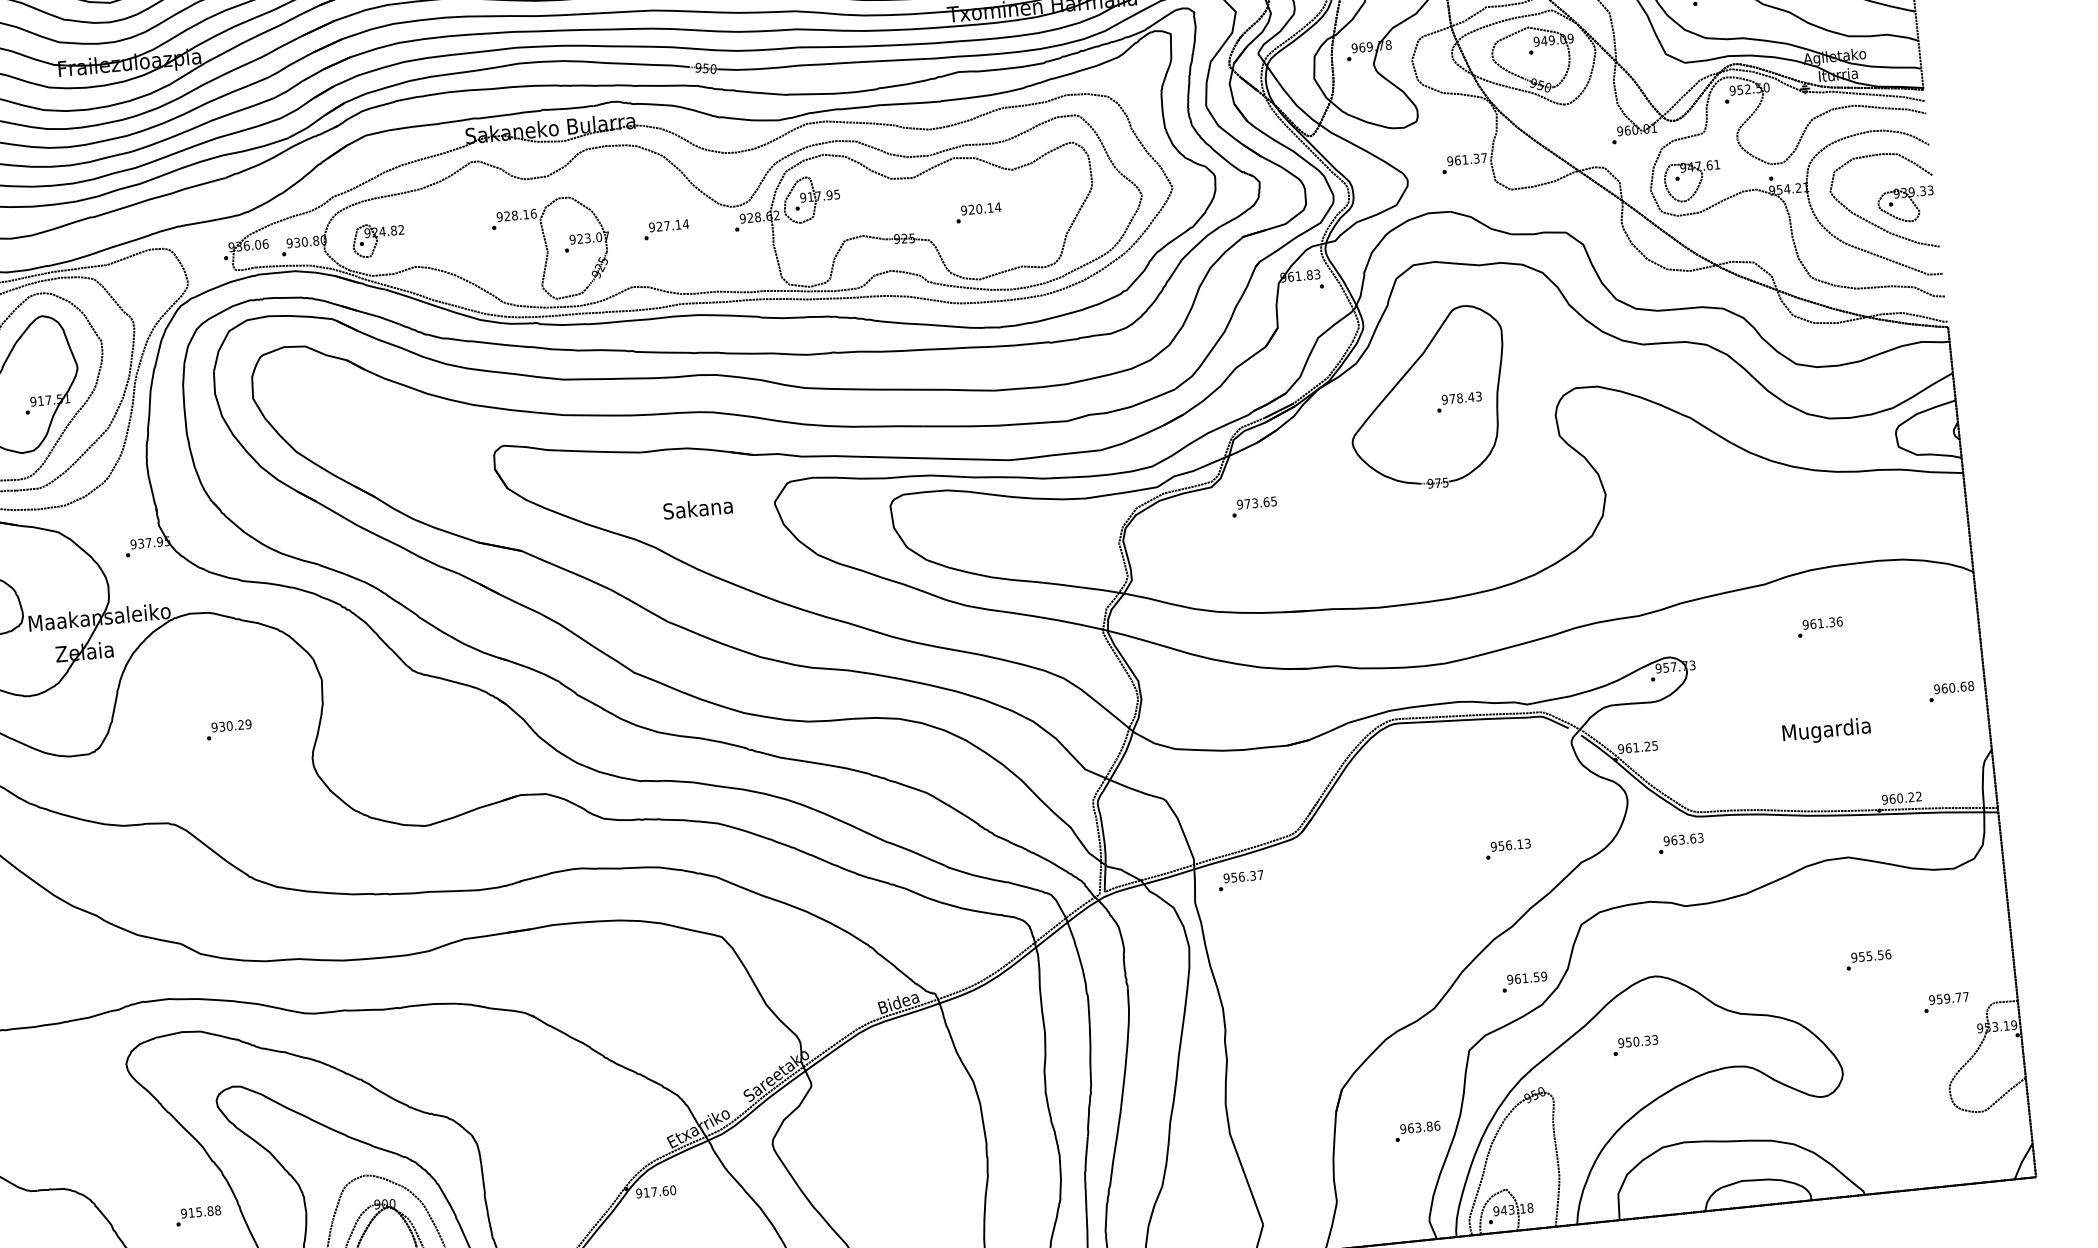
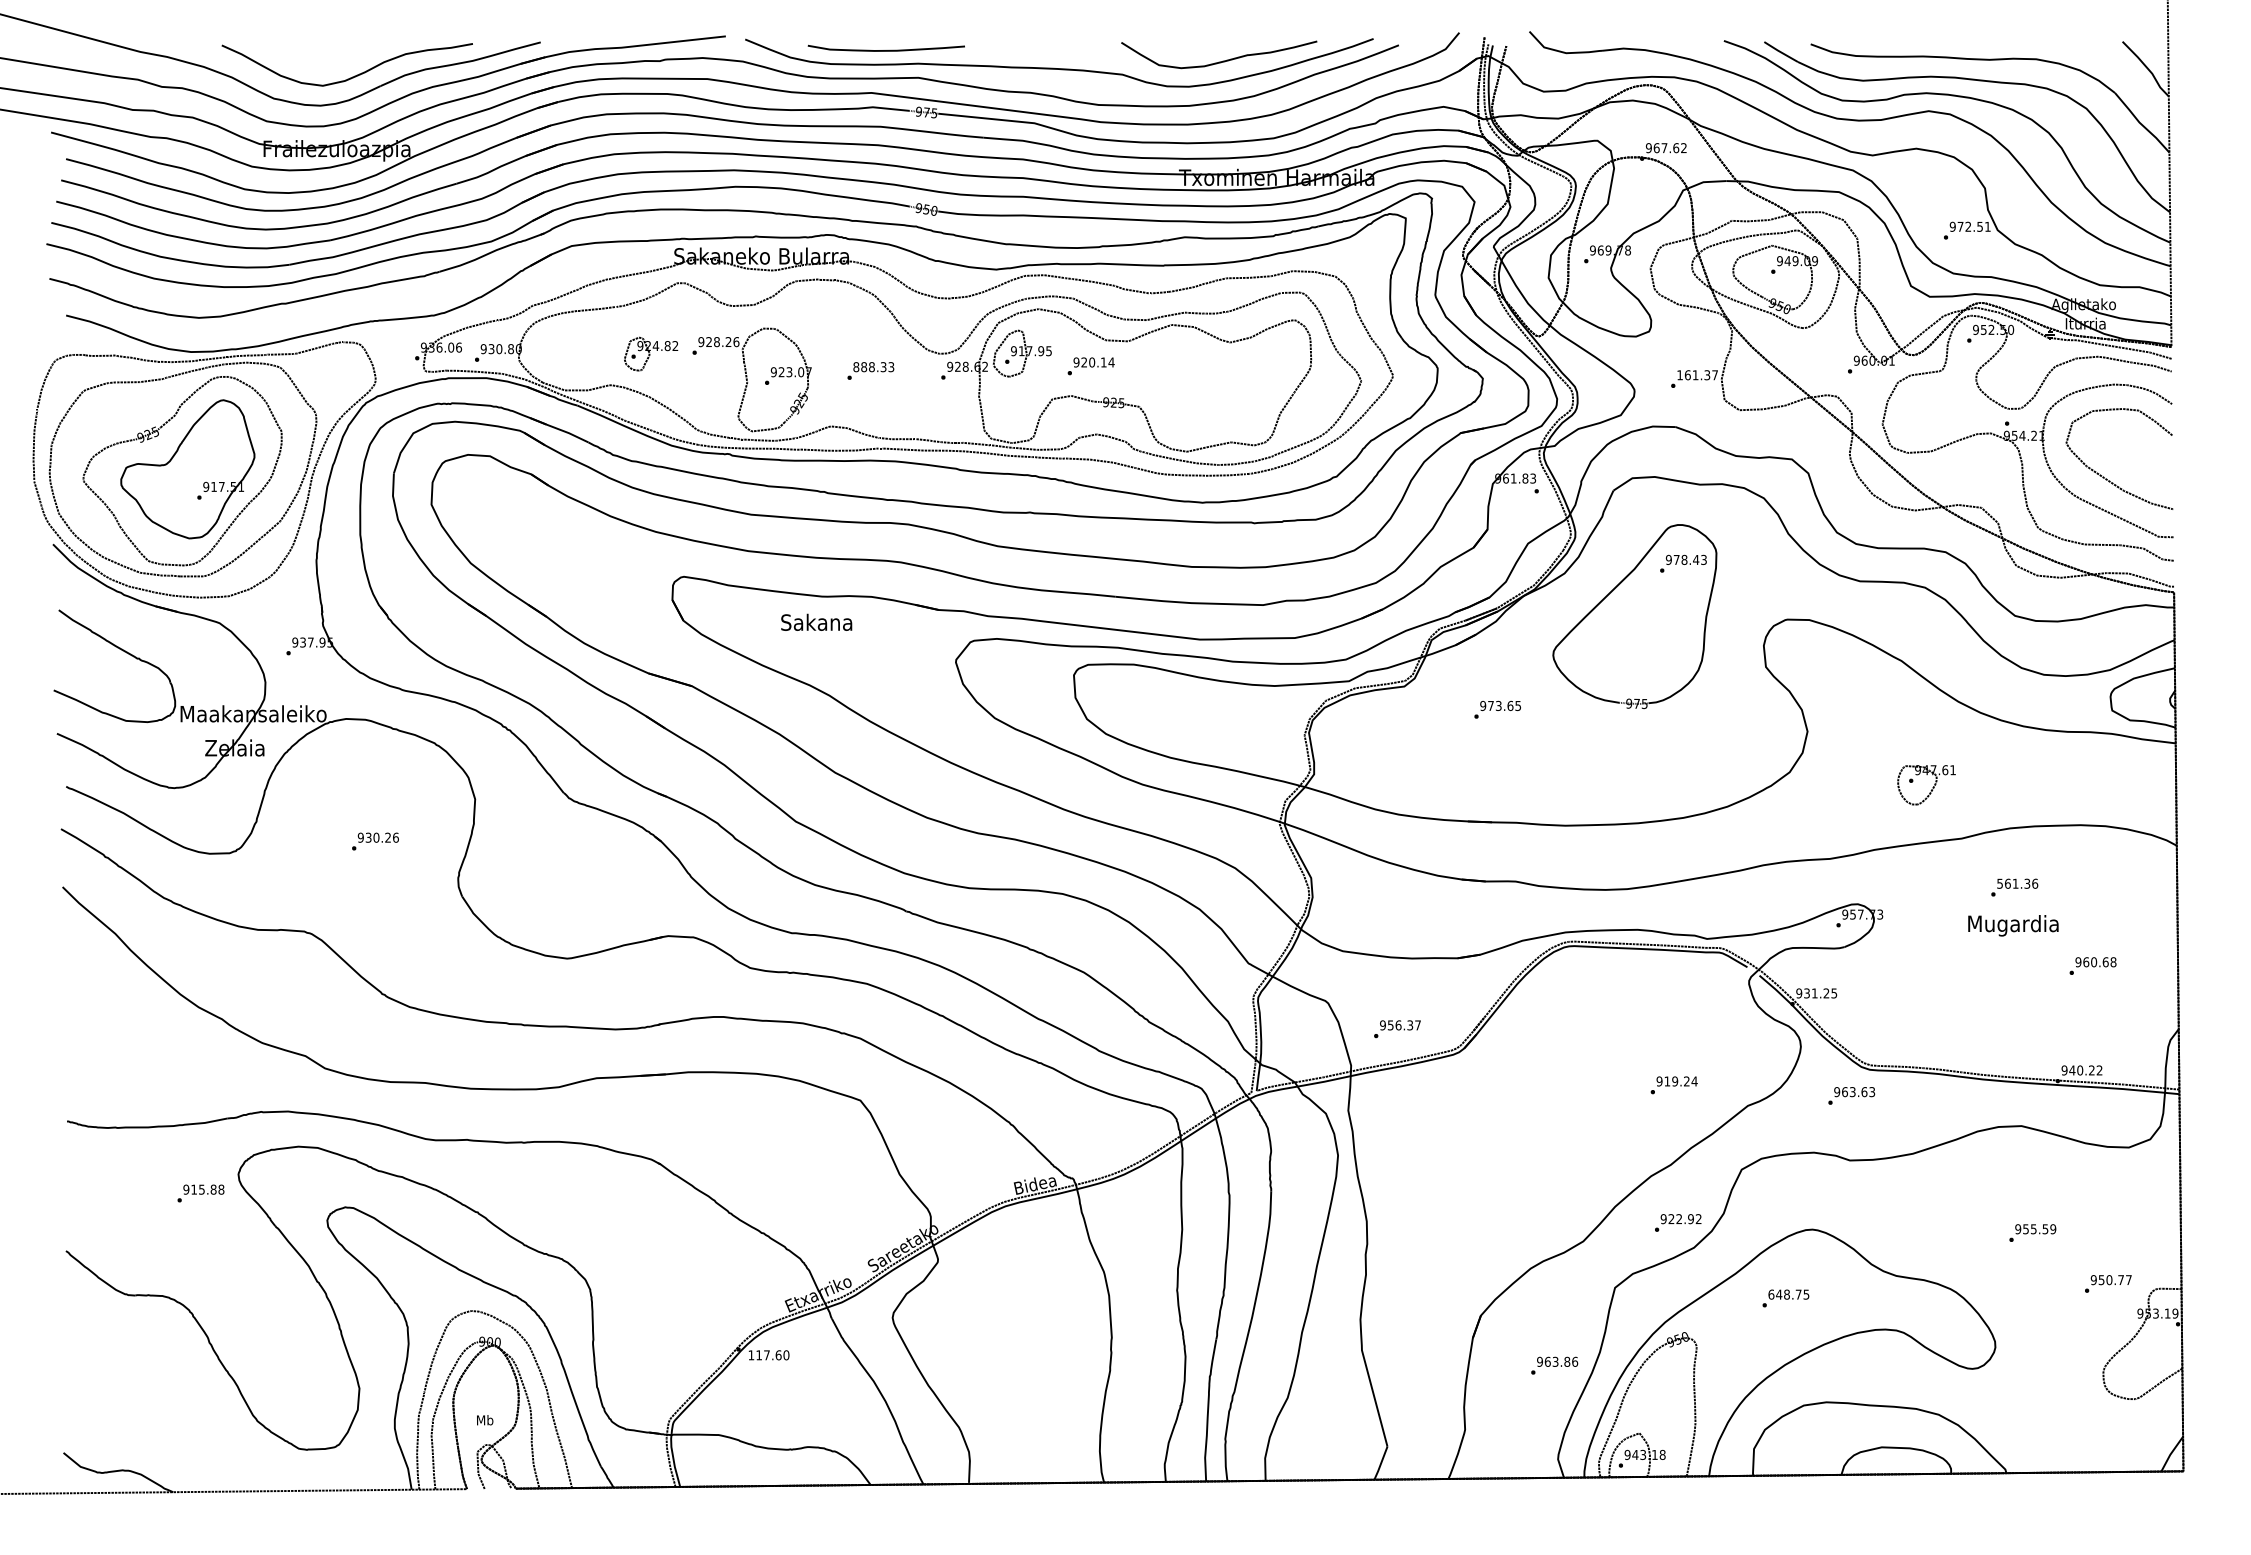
text: (1450, 161) -> (1680, 375), 961.37 -> 161.37
part: (1698, 183) -> (1932, 787), moved
part: (1905, 205) -> (2142, 463), removed
text: (525, 213) -> (728, 341), 928.16 -> 928.26
text: (978, 213) -> (1090, 366), moved
text: (668, 226) -> (873, 367), 927.14 -> 888.33
part: (378, 239) -> (651, 353), moved
text: (1459, 401) -> (1683, 563), moved
text: (1254, 506) -> (1497, 709), moved
text: (697, 507) -> (816, 621), moved
text: (1806, 624) -> (2000, 883), 961.36 -> 561.36
text: (1950, 691) -> (2092, 965), moved
text: (248, 724) -> (395, 837), 930.29 -> 930.26
text: (1826, 730) -> (2013, 925), moved
text: (1629, 748) -> (1807, 993), 961.25 -> 931.25
text: (1892, 799) -> (2072, 1070), 960.22 -> 940.22
text: (1514, 844) -> (1680, 1081), 956.13 -> 919.24
text: (1241, 880) -> (1397, 1029), moved
text: (1888, 954) -> (2053, 1229), 955.56 -> 955.59
text: (1530, 978) -> (1684, 1219), 961.59 -> 922.92
text: (1947, 999) -> (2109, 1280), 959.77 -> 950.77
text: (1637, 1041) -> (1788, 1294), 950.33 -> 648.75
text: (639, 1193) -> (751, 1355), 917.60 -> 117.60
text: (198, 1216) -> (200, 1193), moved

